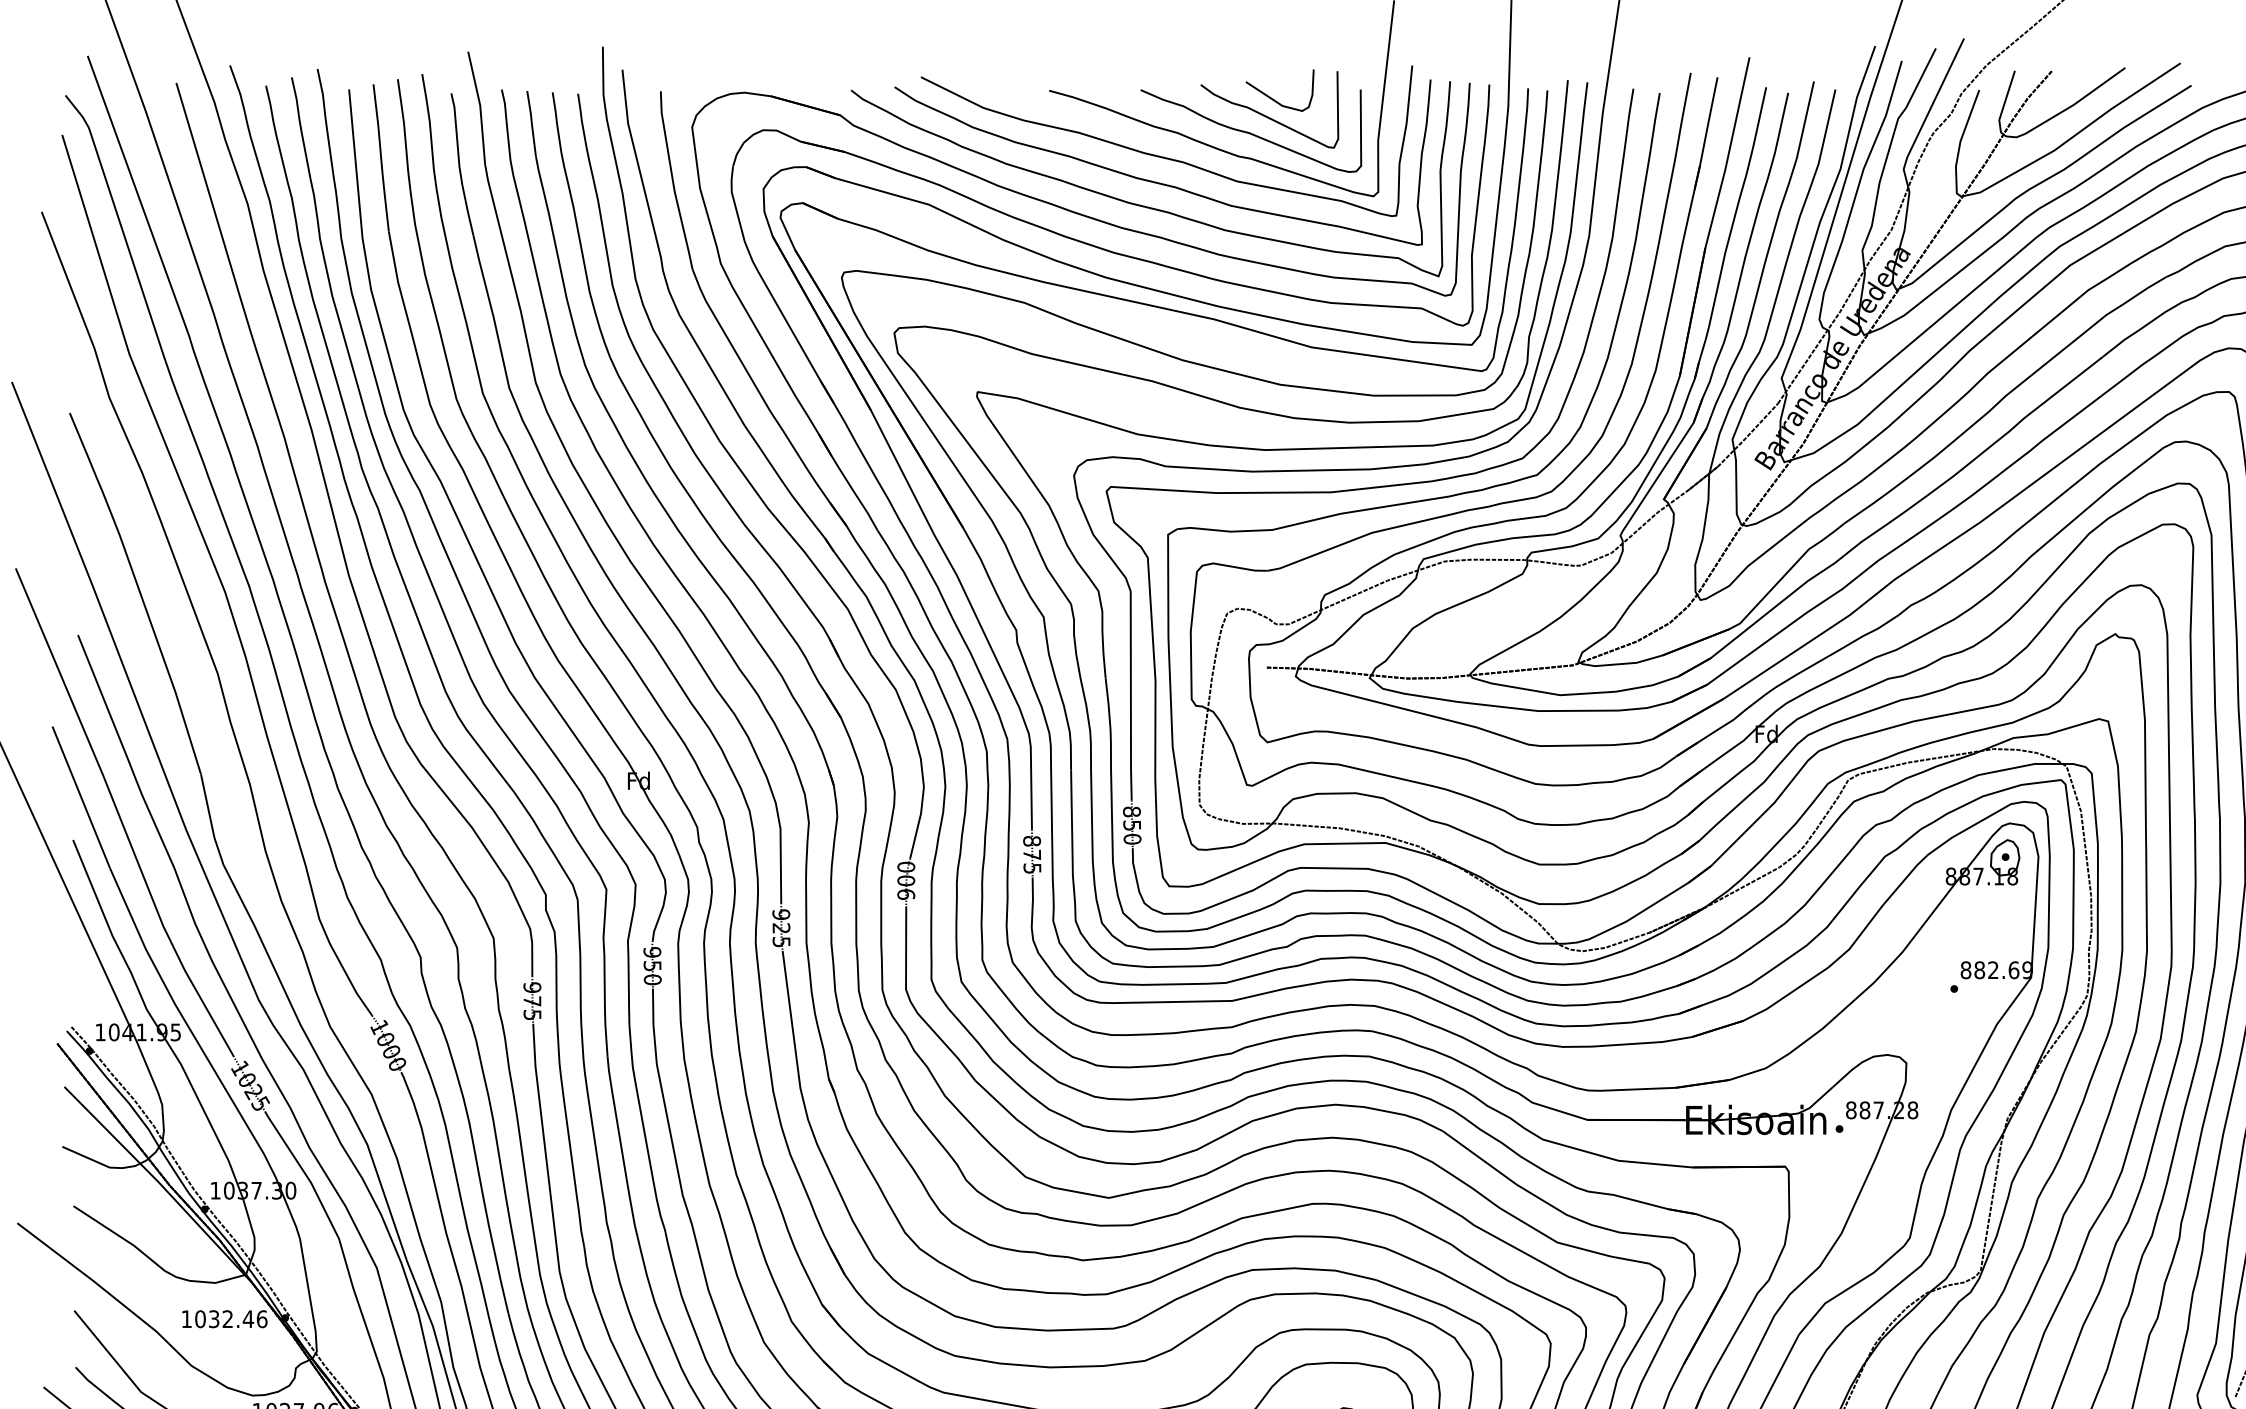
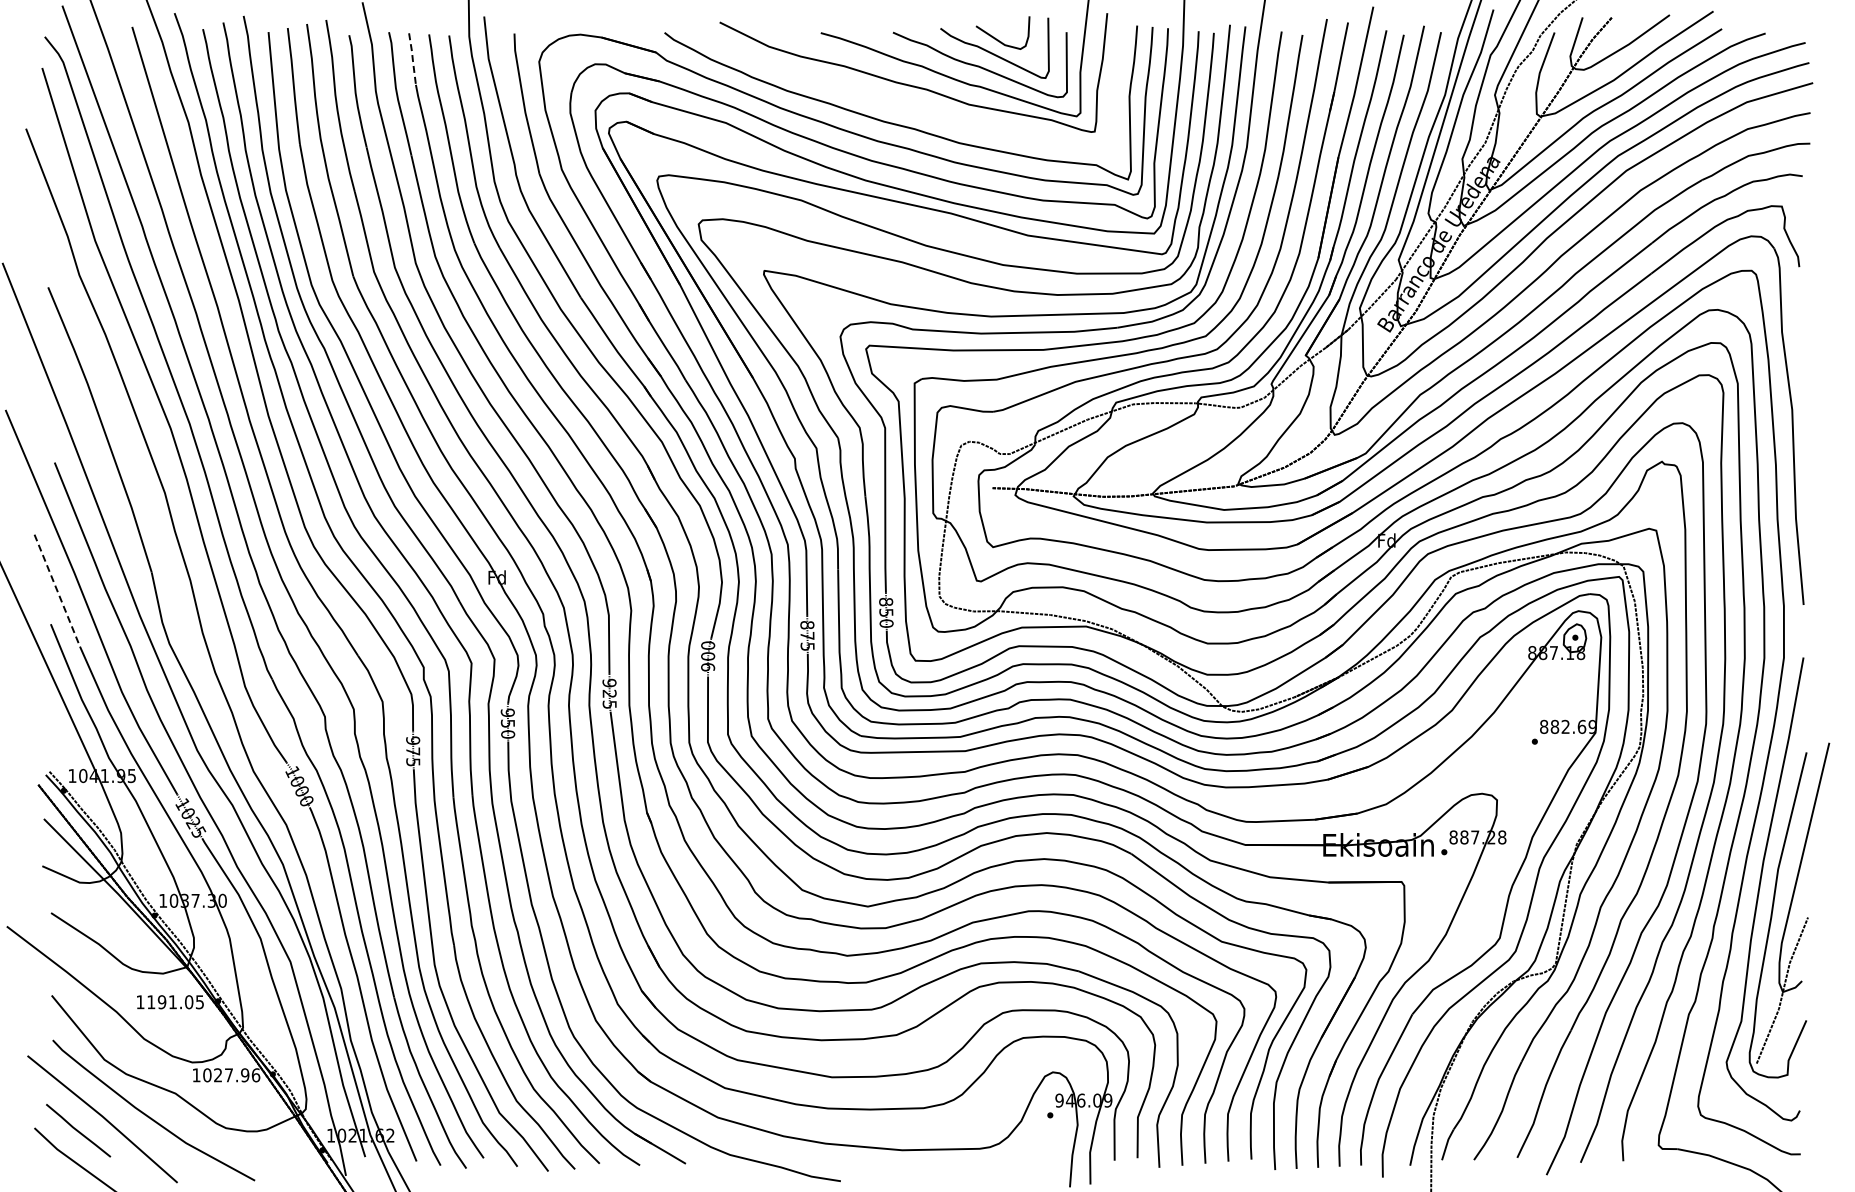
line: (531, 124) -> (412, 59), solid -> dashed
curve: (1156, 181) -> (905, 104), removed
line: (81, 798) -> (57, 591), solid -> dashed
text: (231, 1319) -> (175, 1002), 1032.46 -> 1191.05

